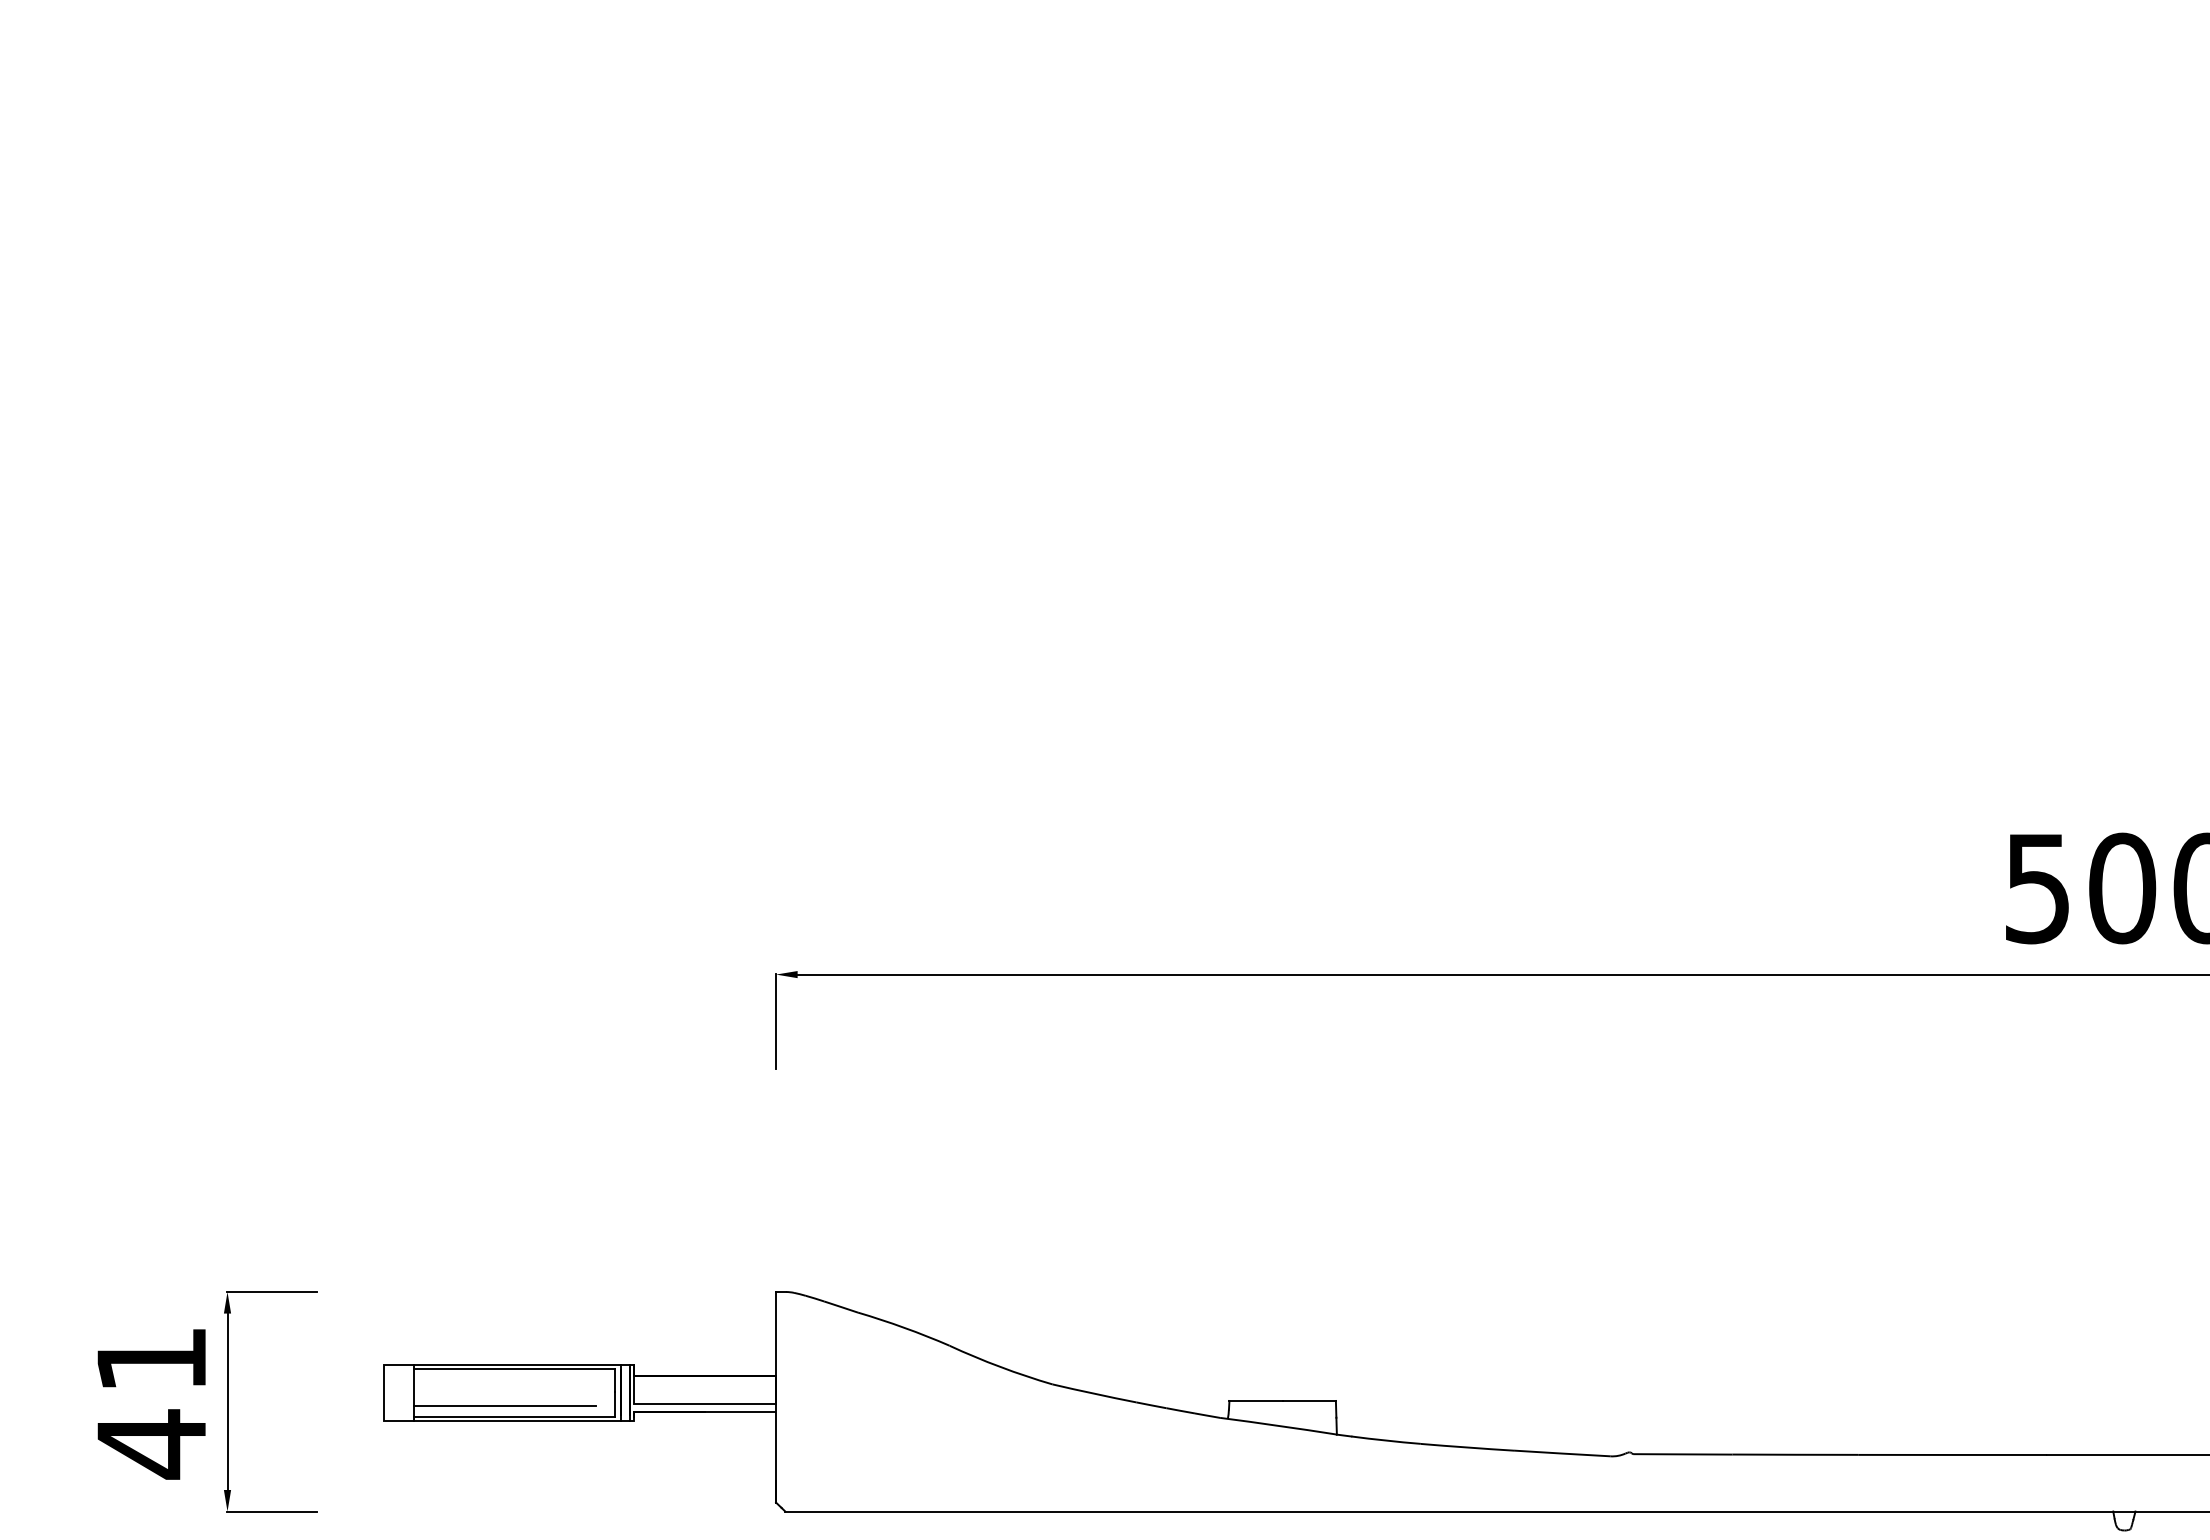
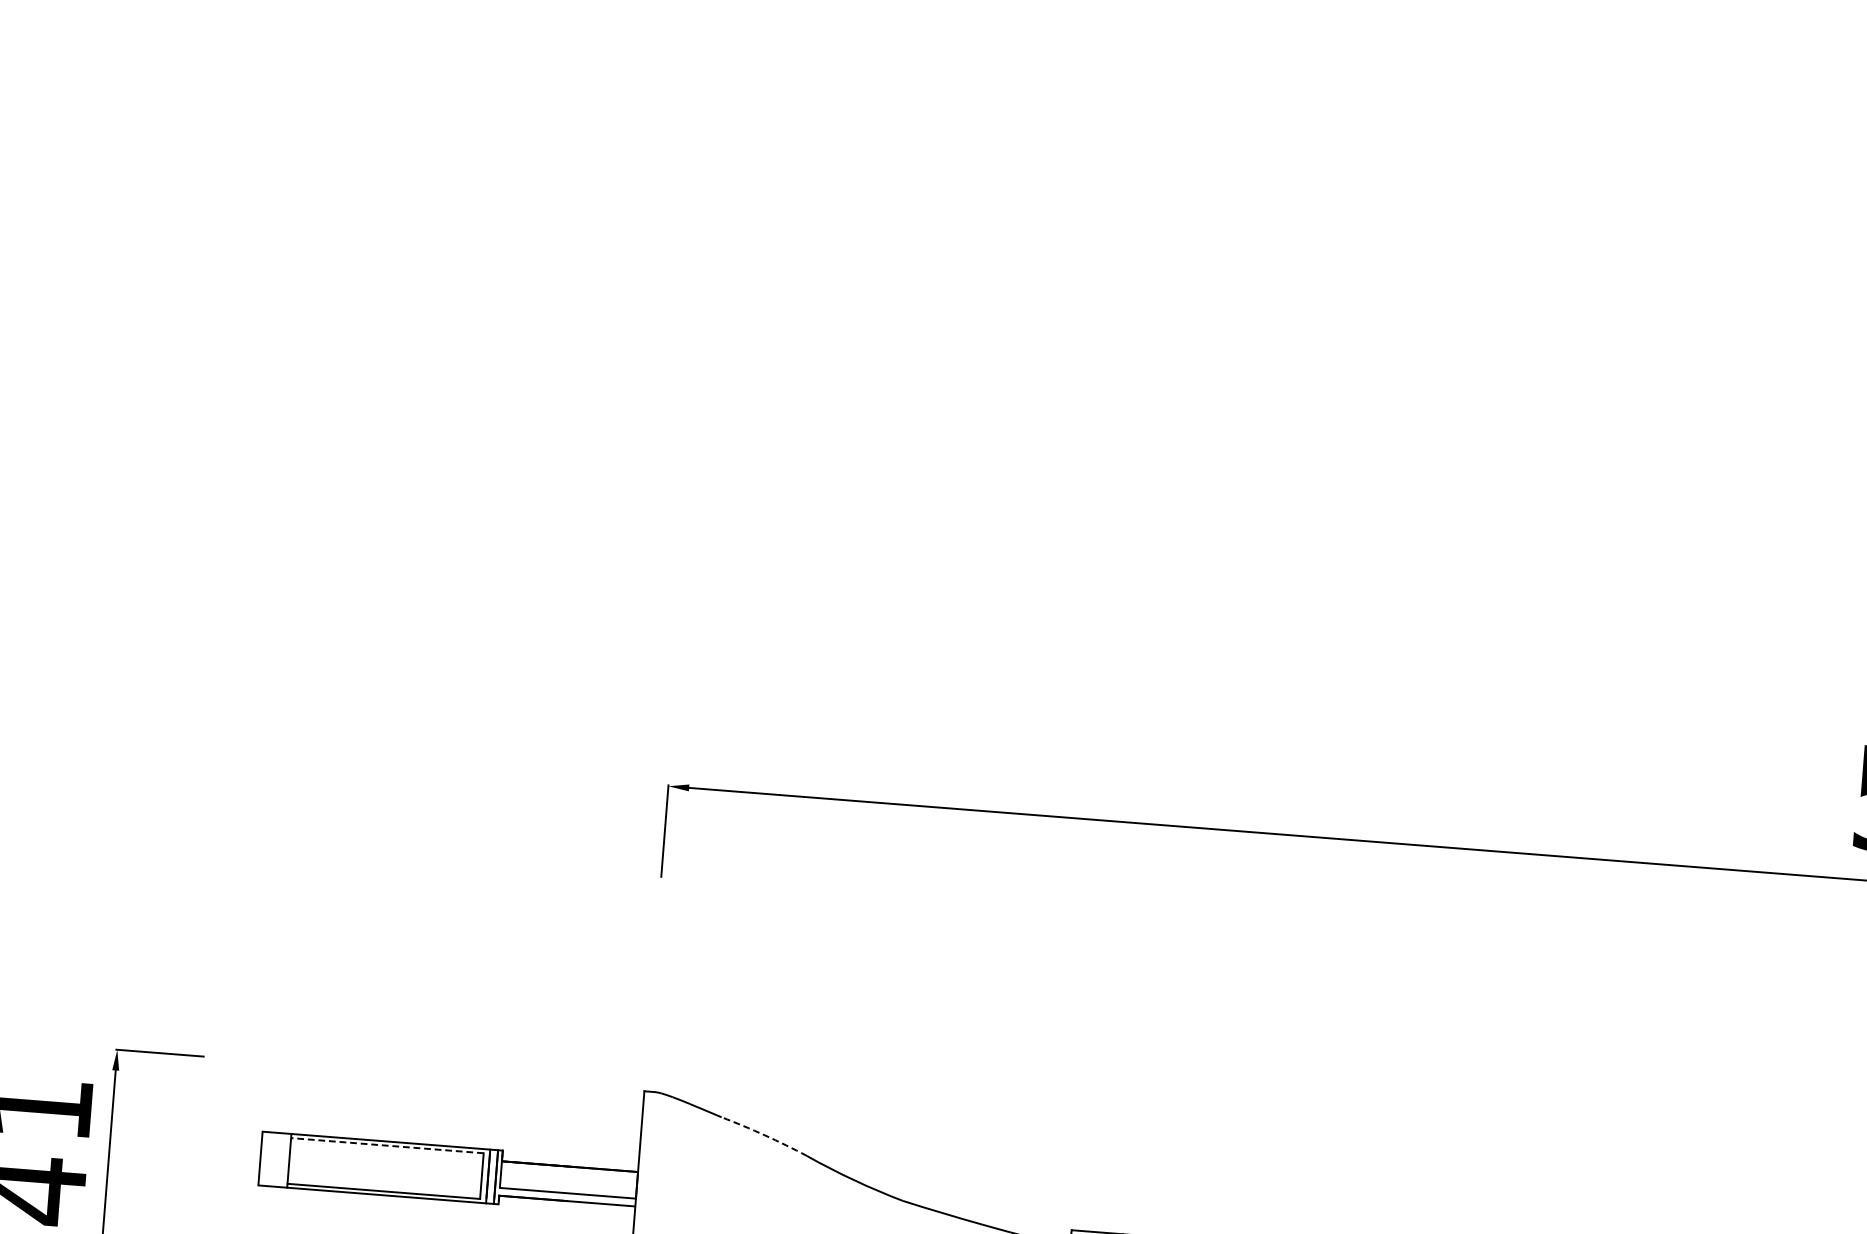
arc: (904, 1327) -> (765, 1135), solid -> dashed
line: (514, 1369) -> (387, 1145), solid -> dashed
line: (505, 1406) -> (375, 1180), removed

